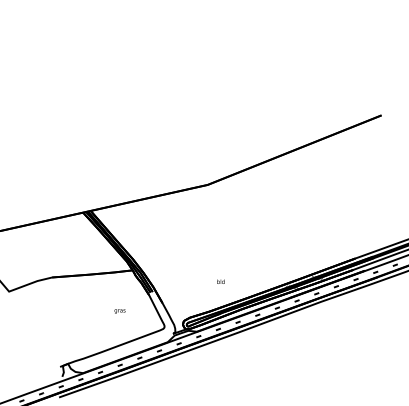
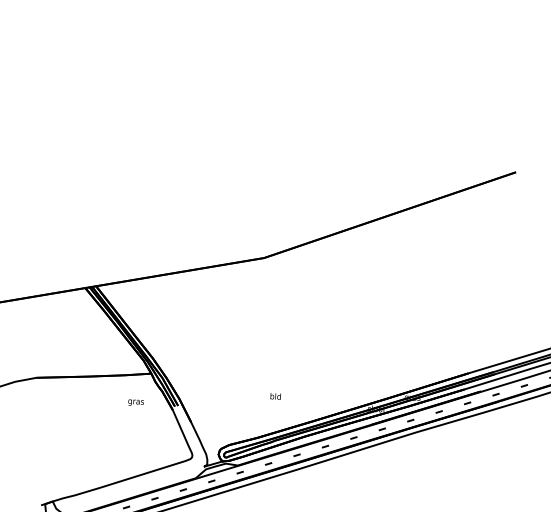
text: (119, 311) -> (135, 402), moved

